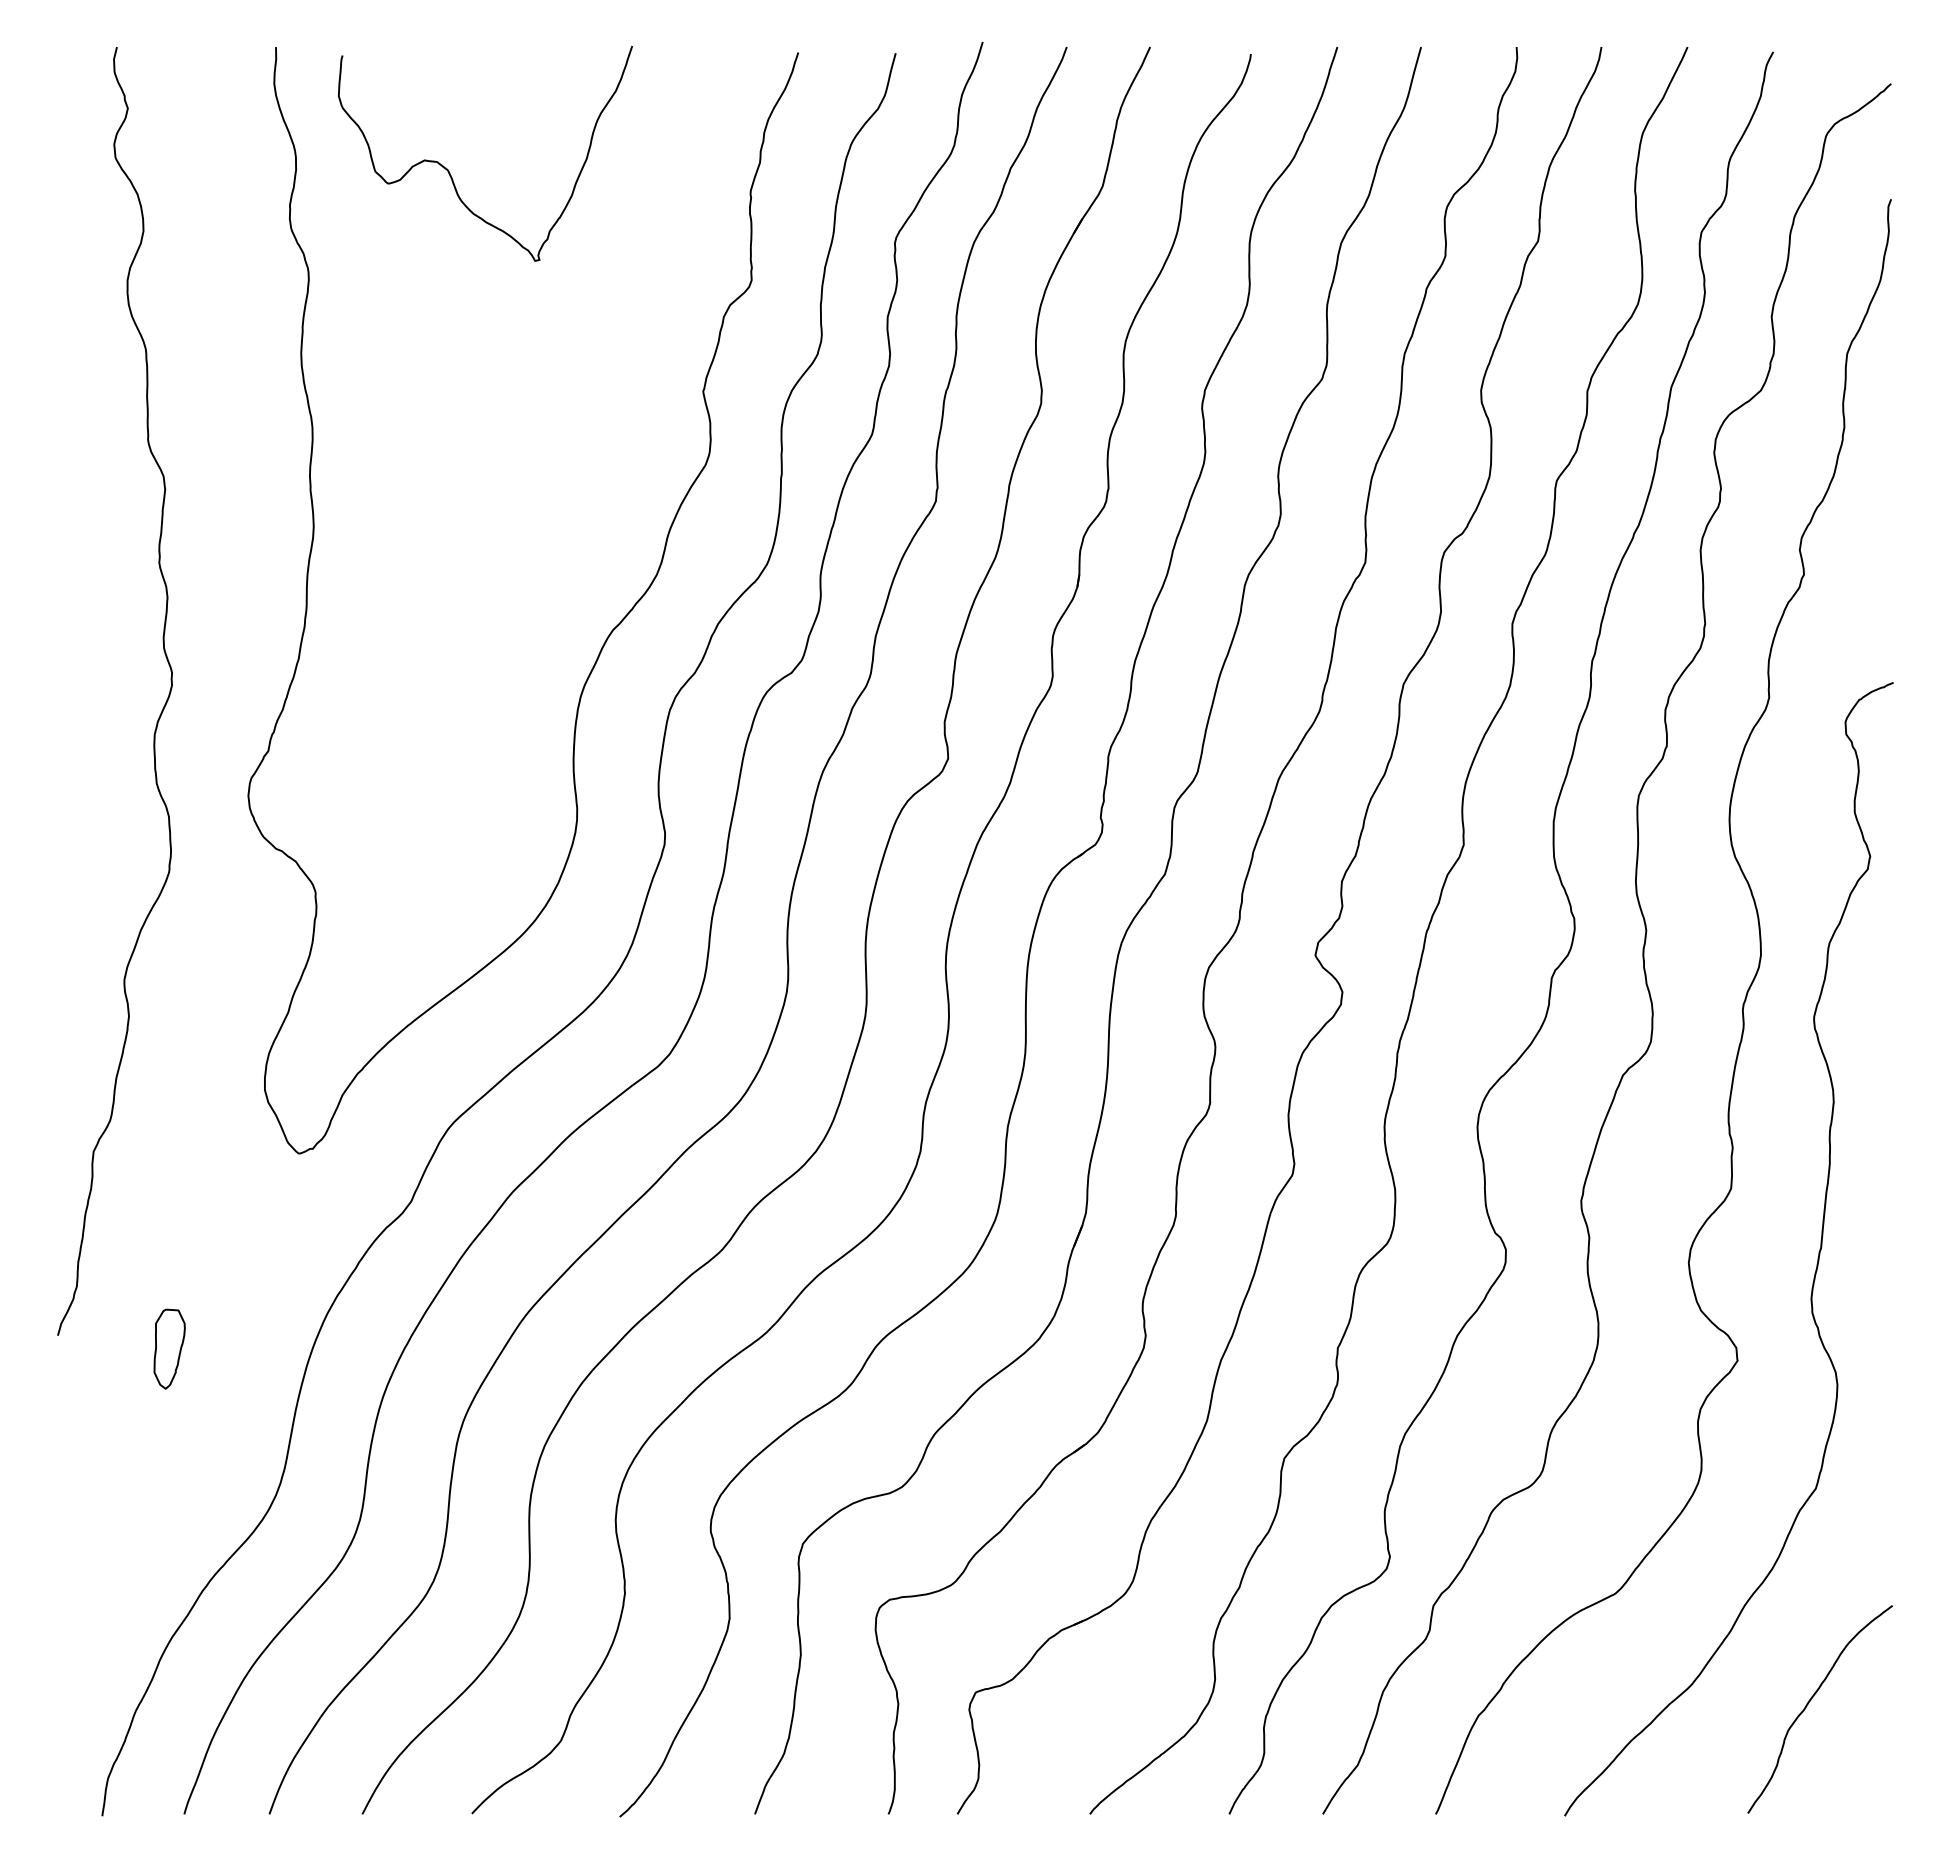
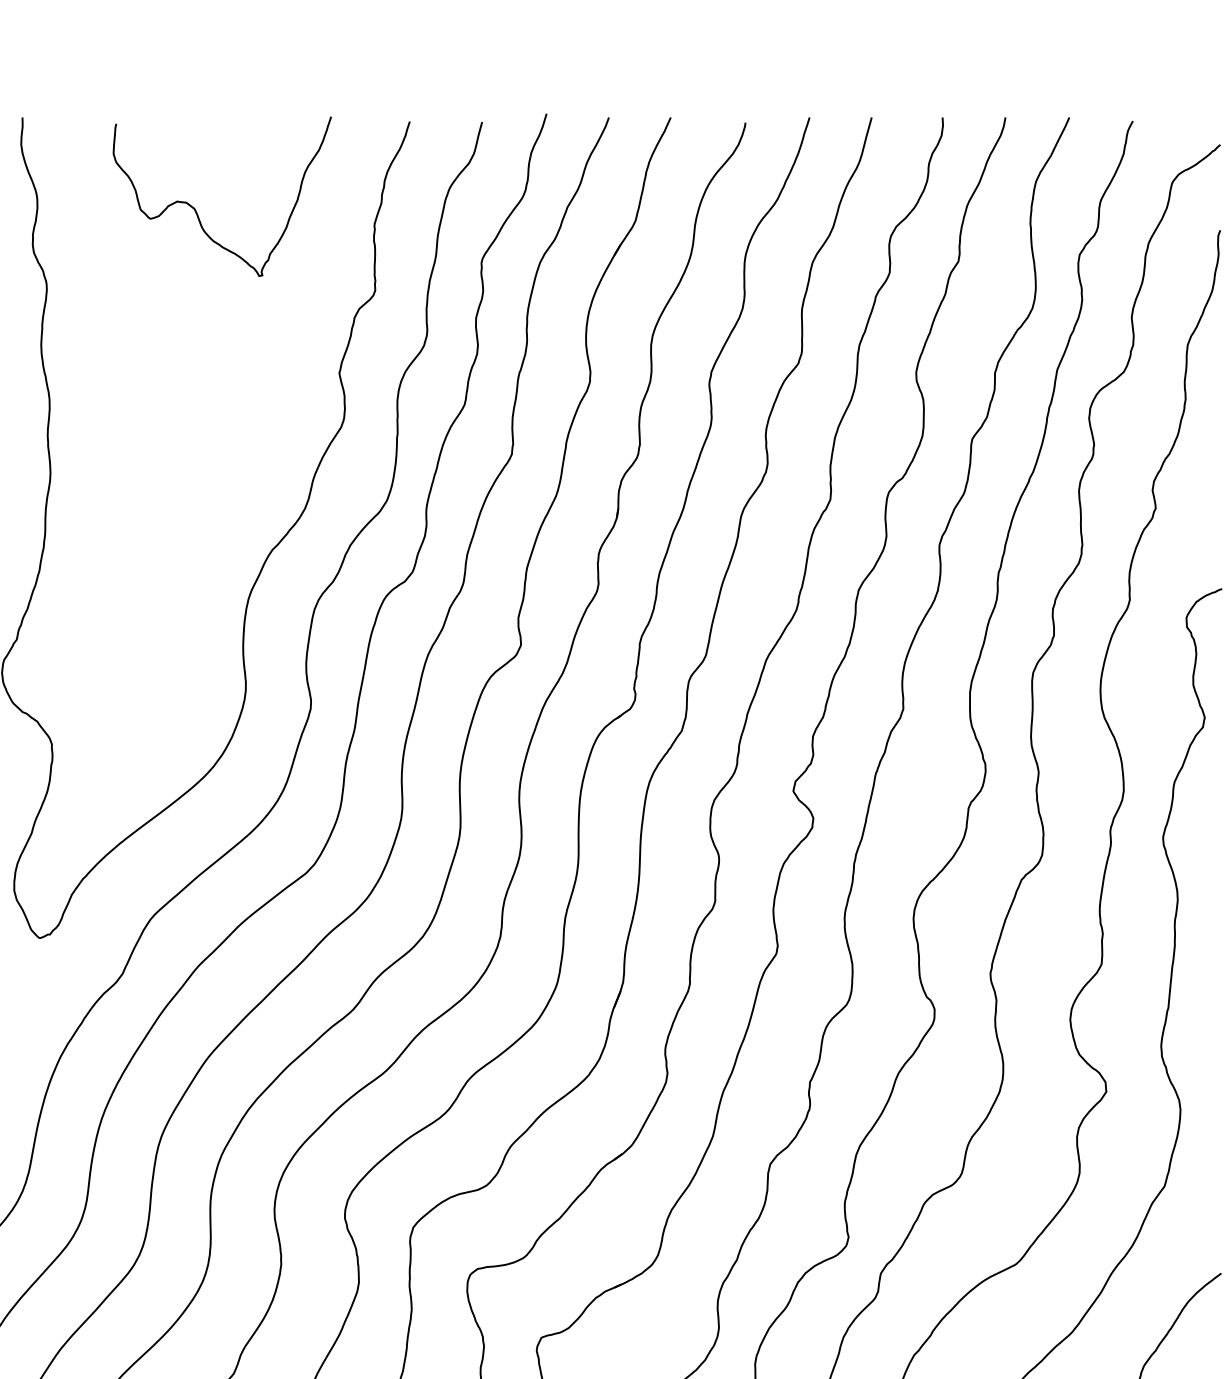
curve: (449, 170) -> (195, 209), moved

